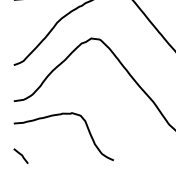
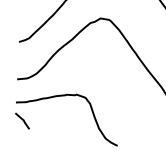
line: (20, 155) -> (21, 120), moved

